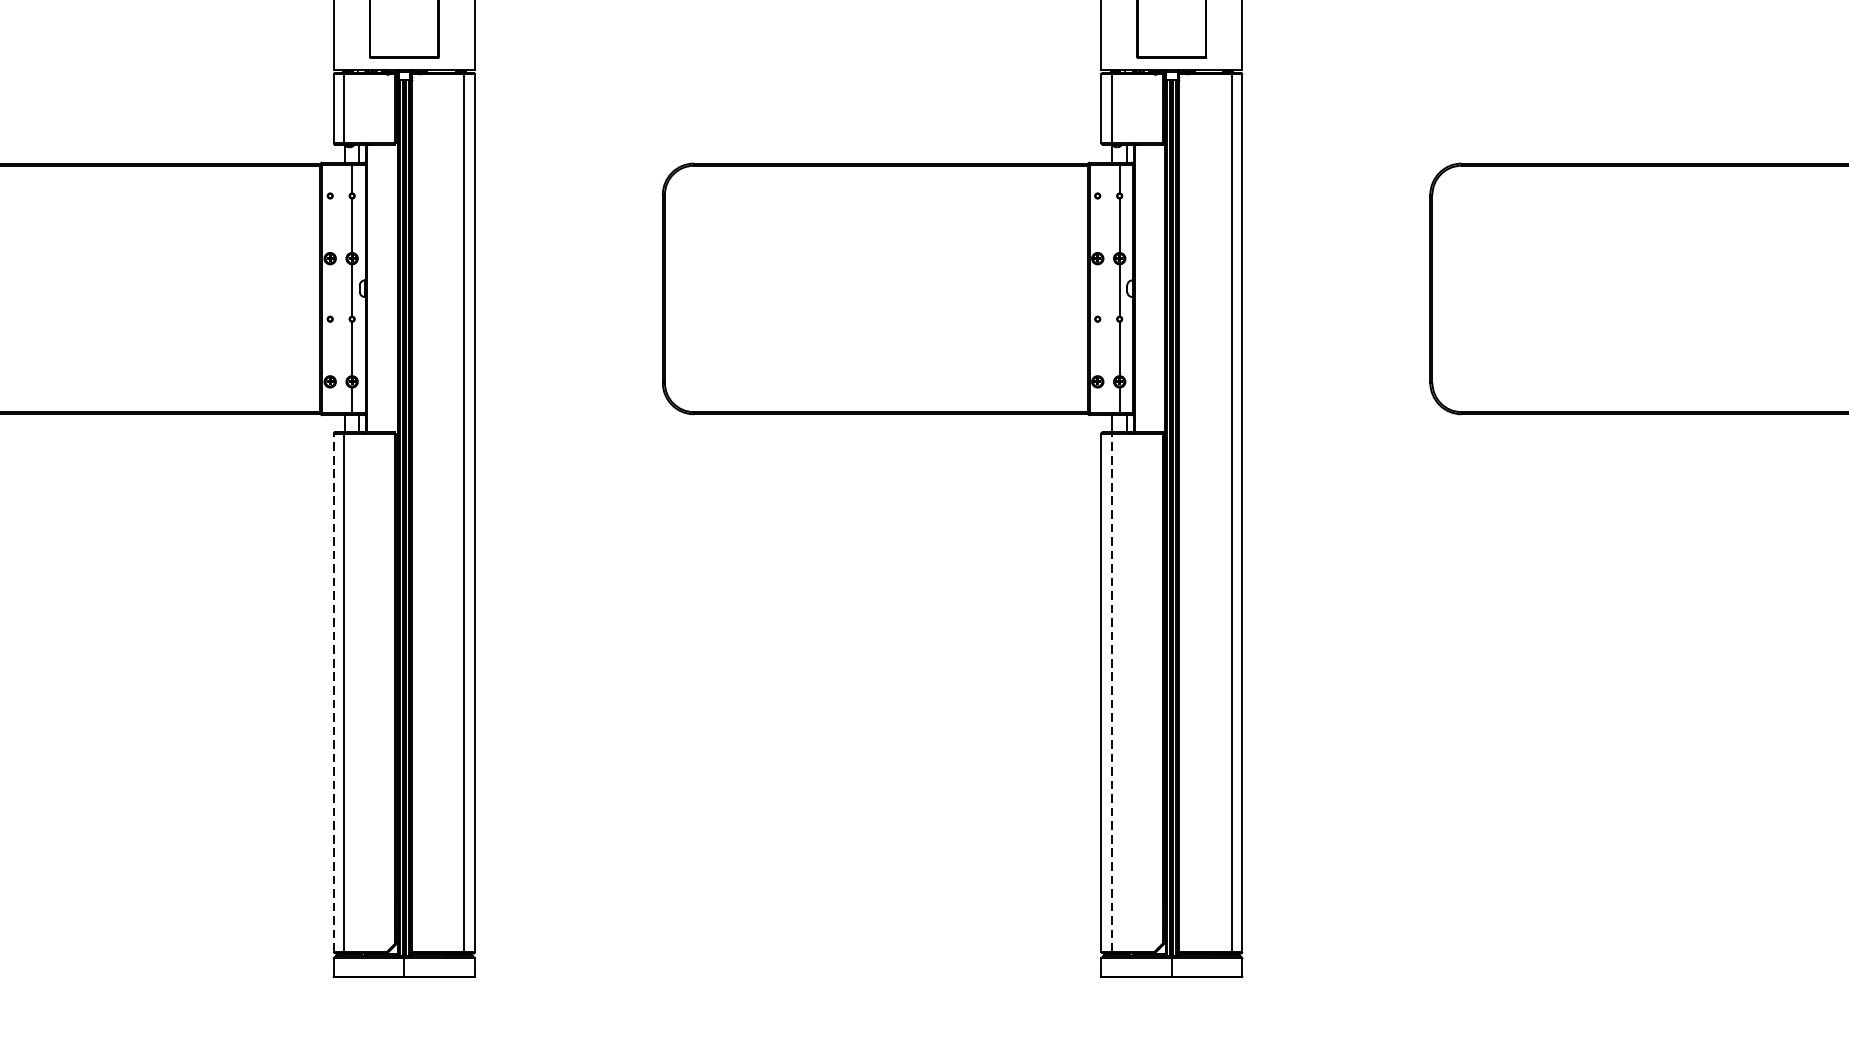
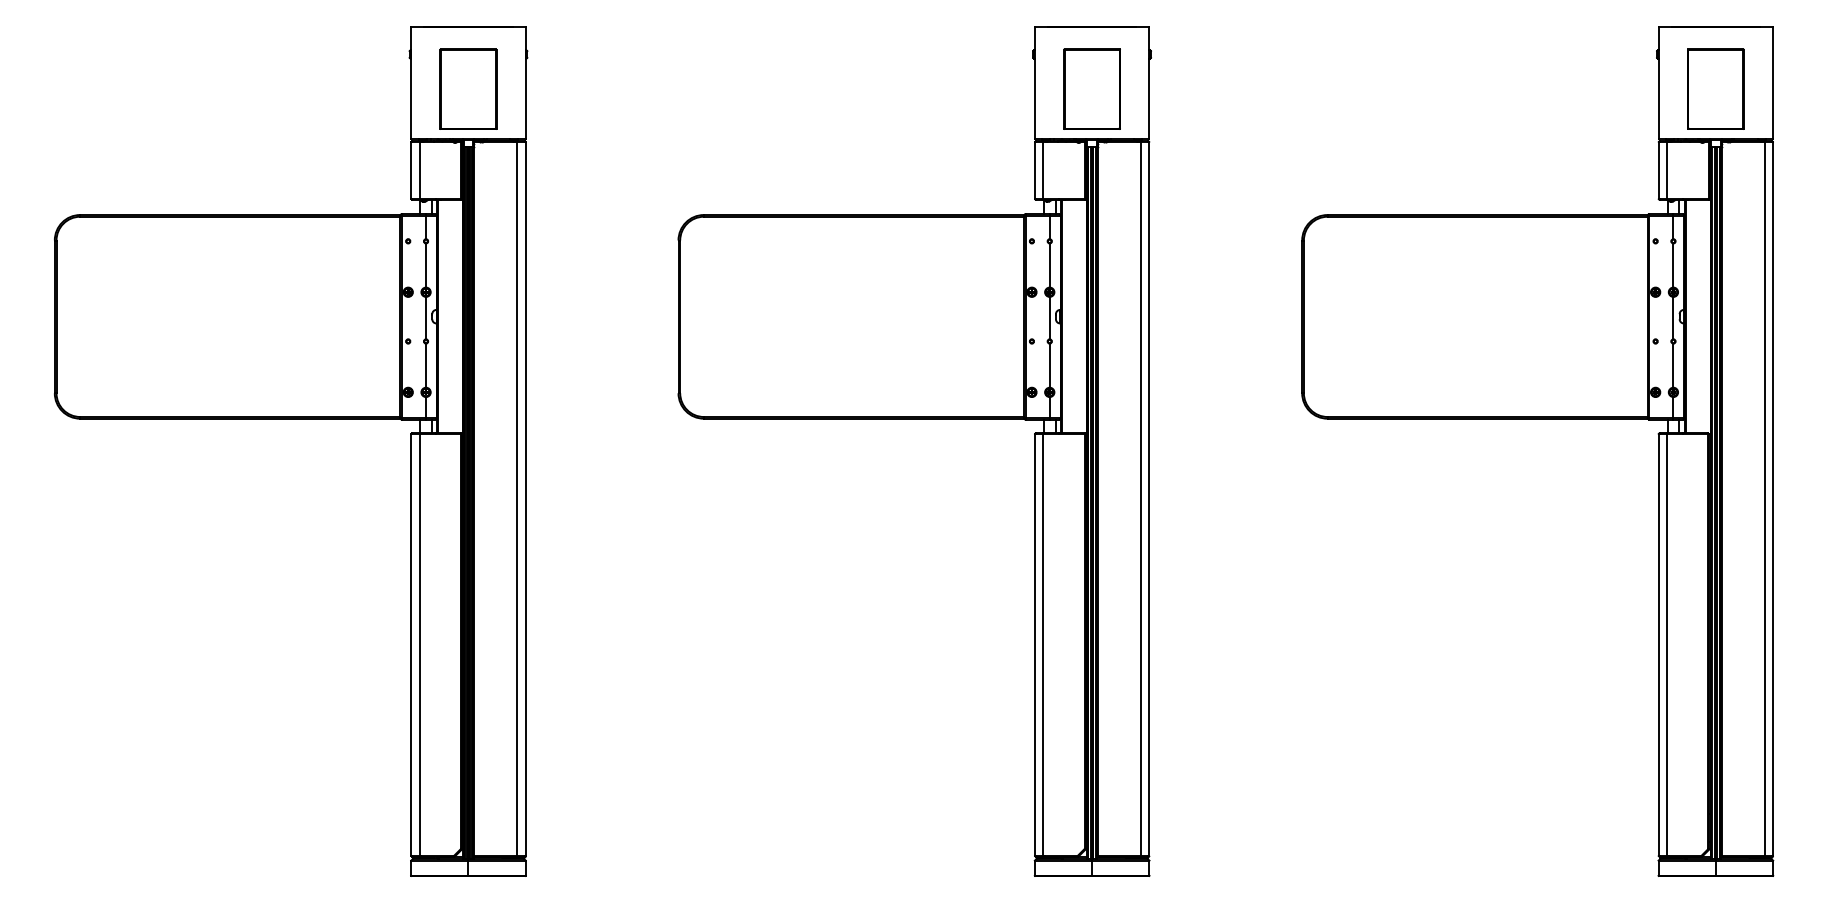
line: (334, 693) -> (411, 645), dashed -> solid
line: (1111, 693) -> (1043, 645), dashed -> solid

